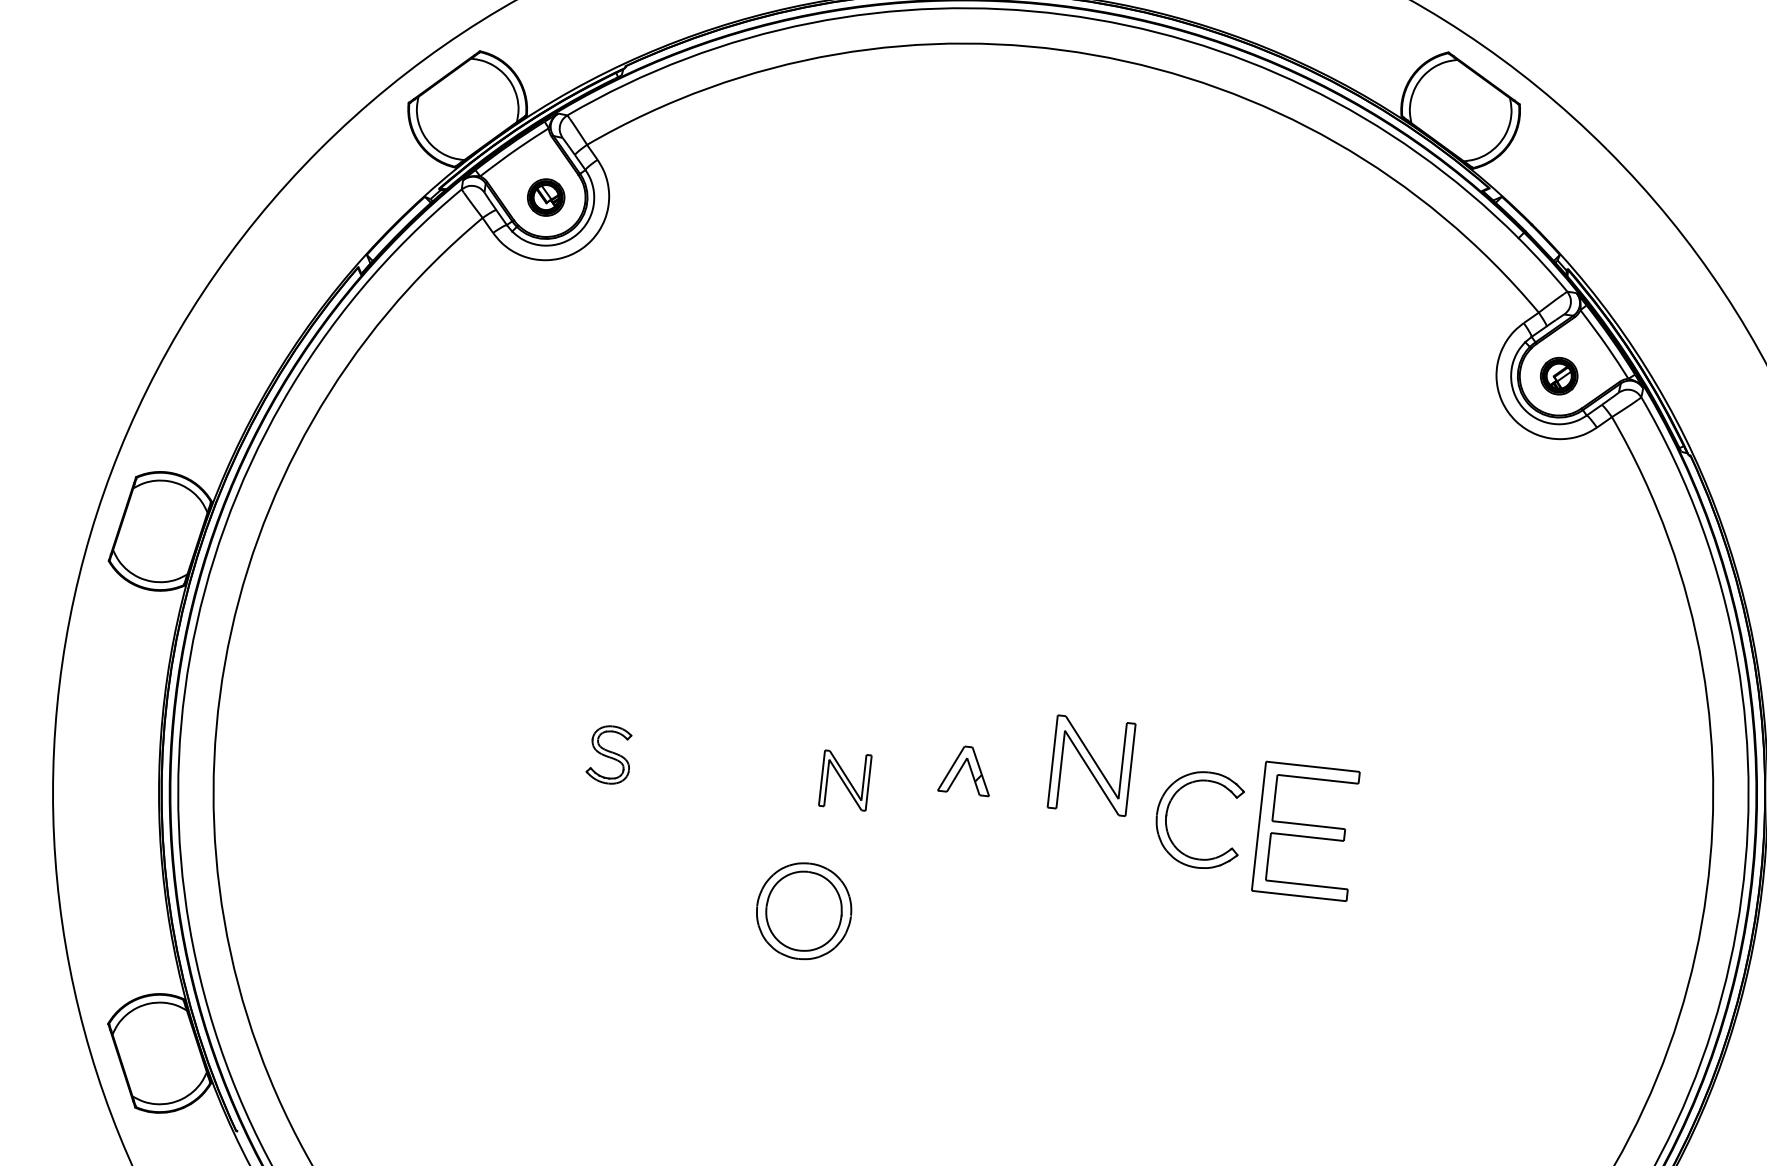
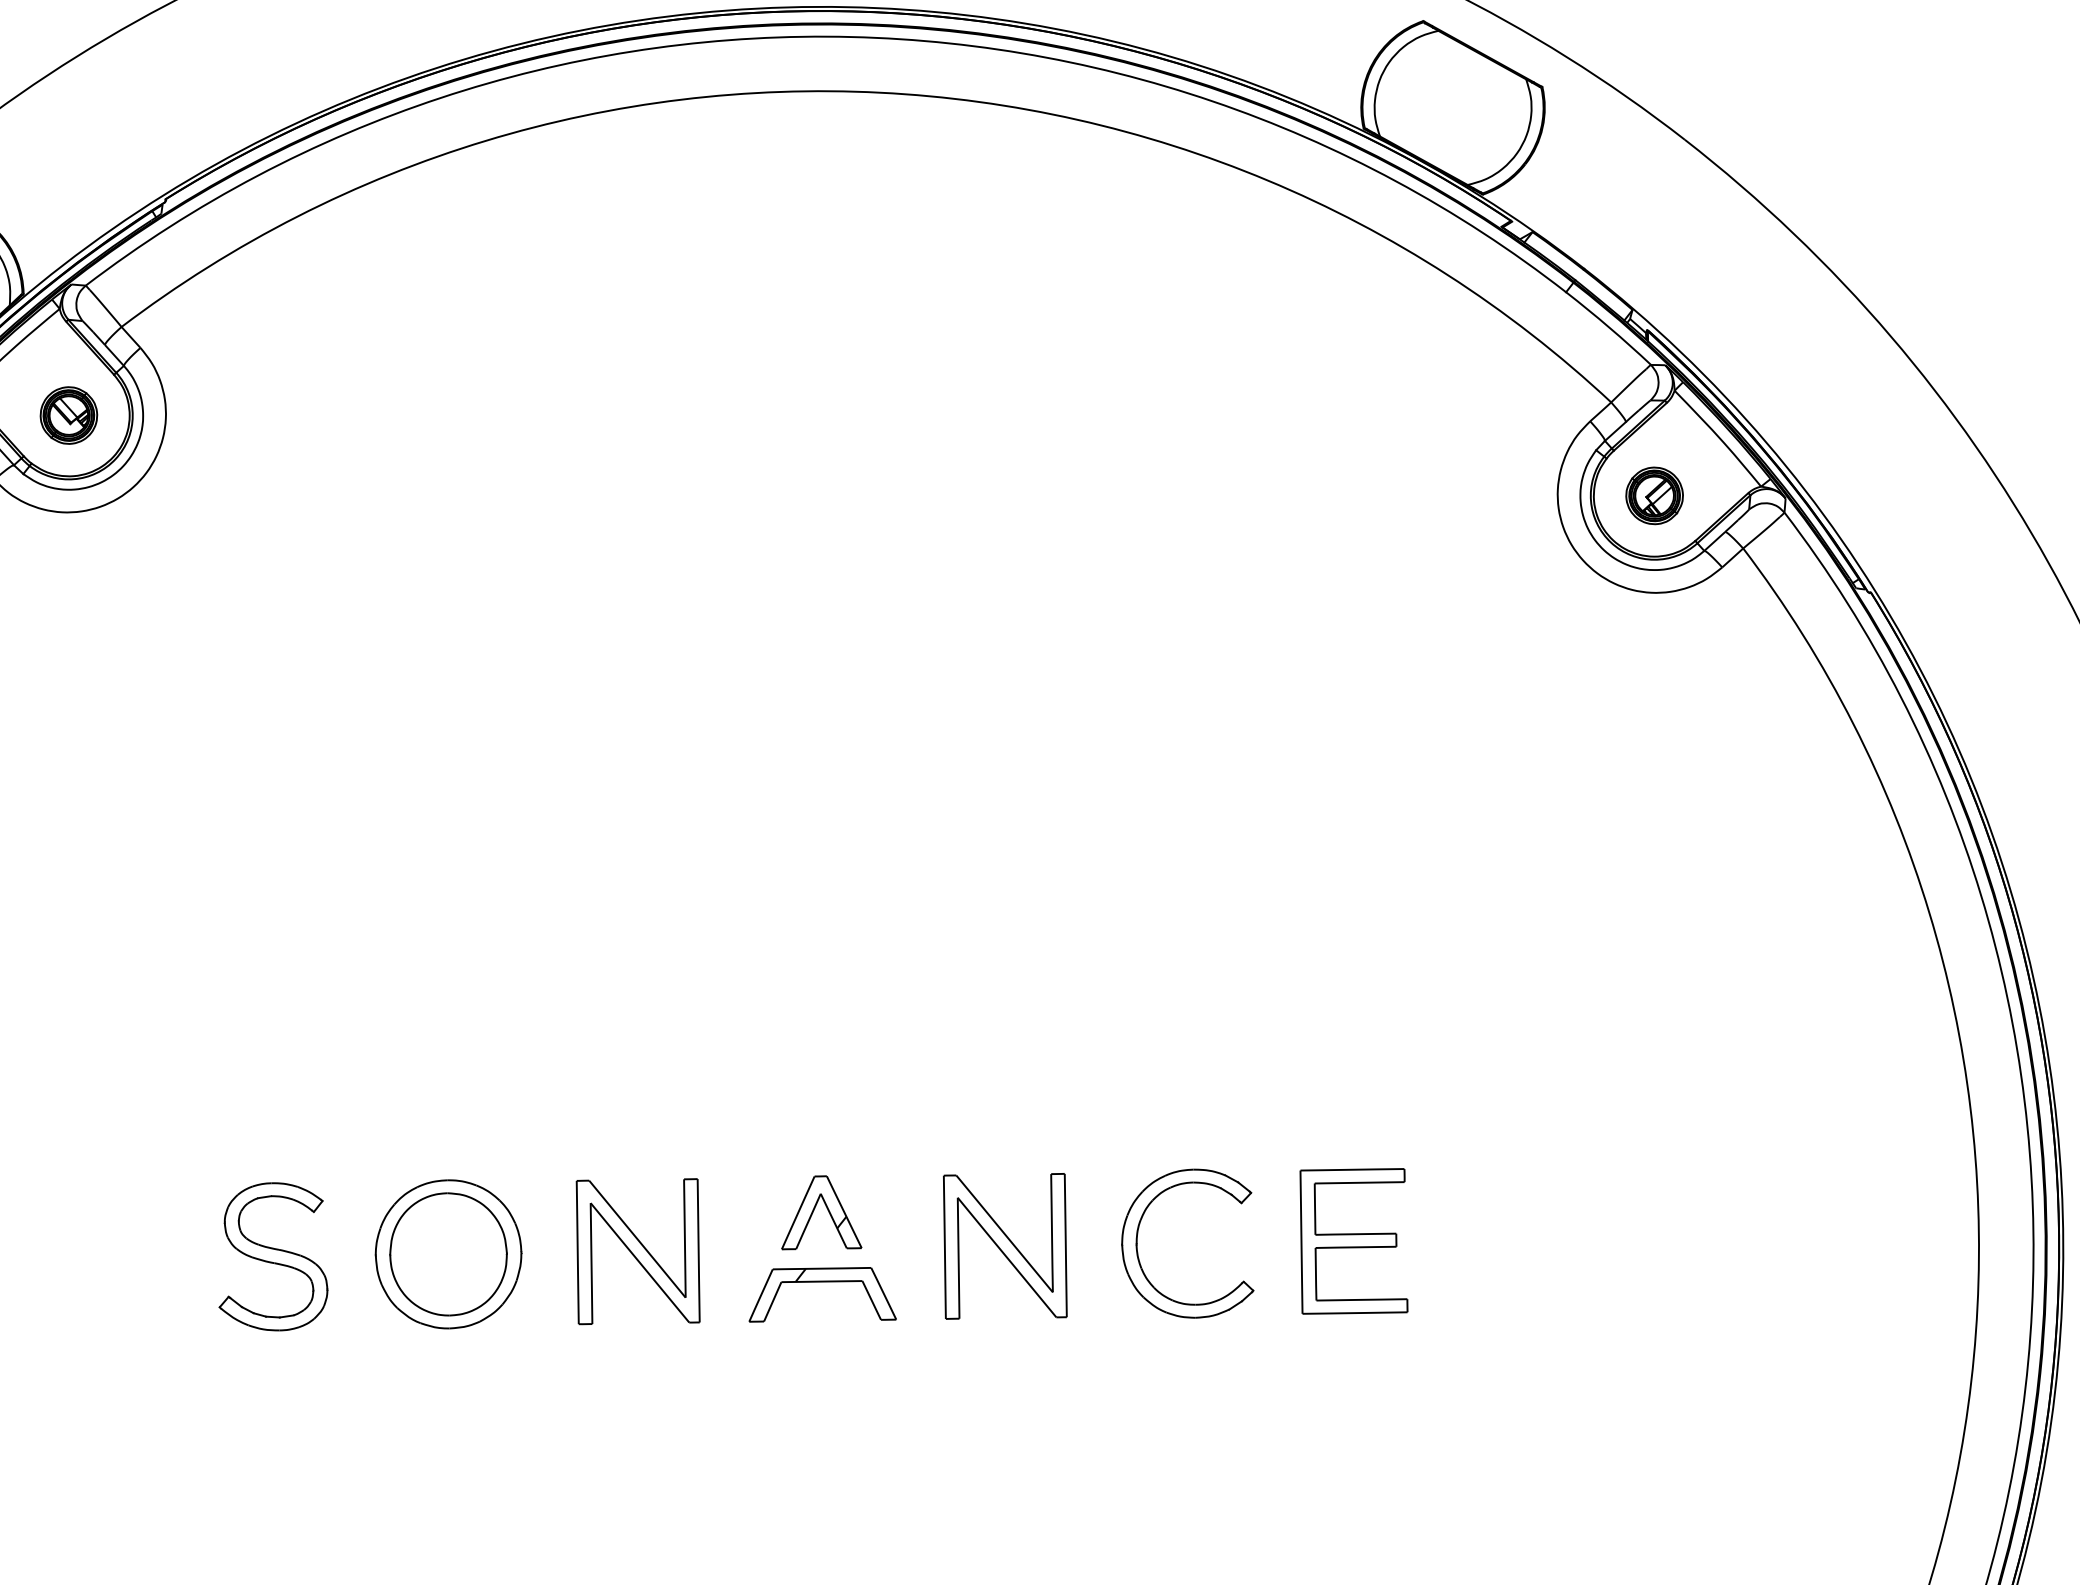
part: (608, 754) -> (270, 1256), size x1.67
part: (1091, 765) -> (1005, 1246), moved
part: (845, 780) -> (638, 1251), size x1.67
part: (958, 815) -> (818, 1283), added
part: (1305, 831) -> (1352, 1241), size x0.71
part: (804, 911) -> (449, 1254), moved

